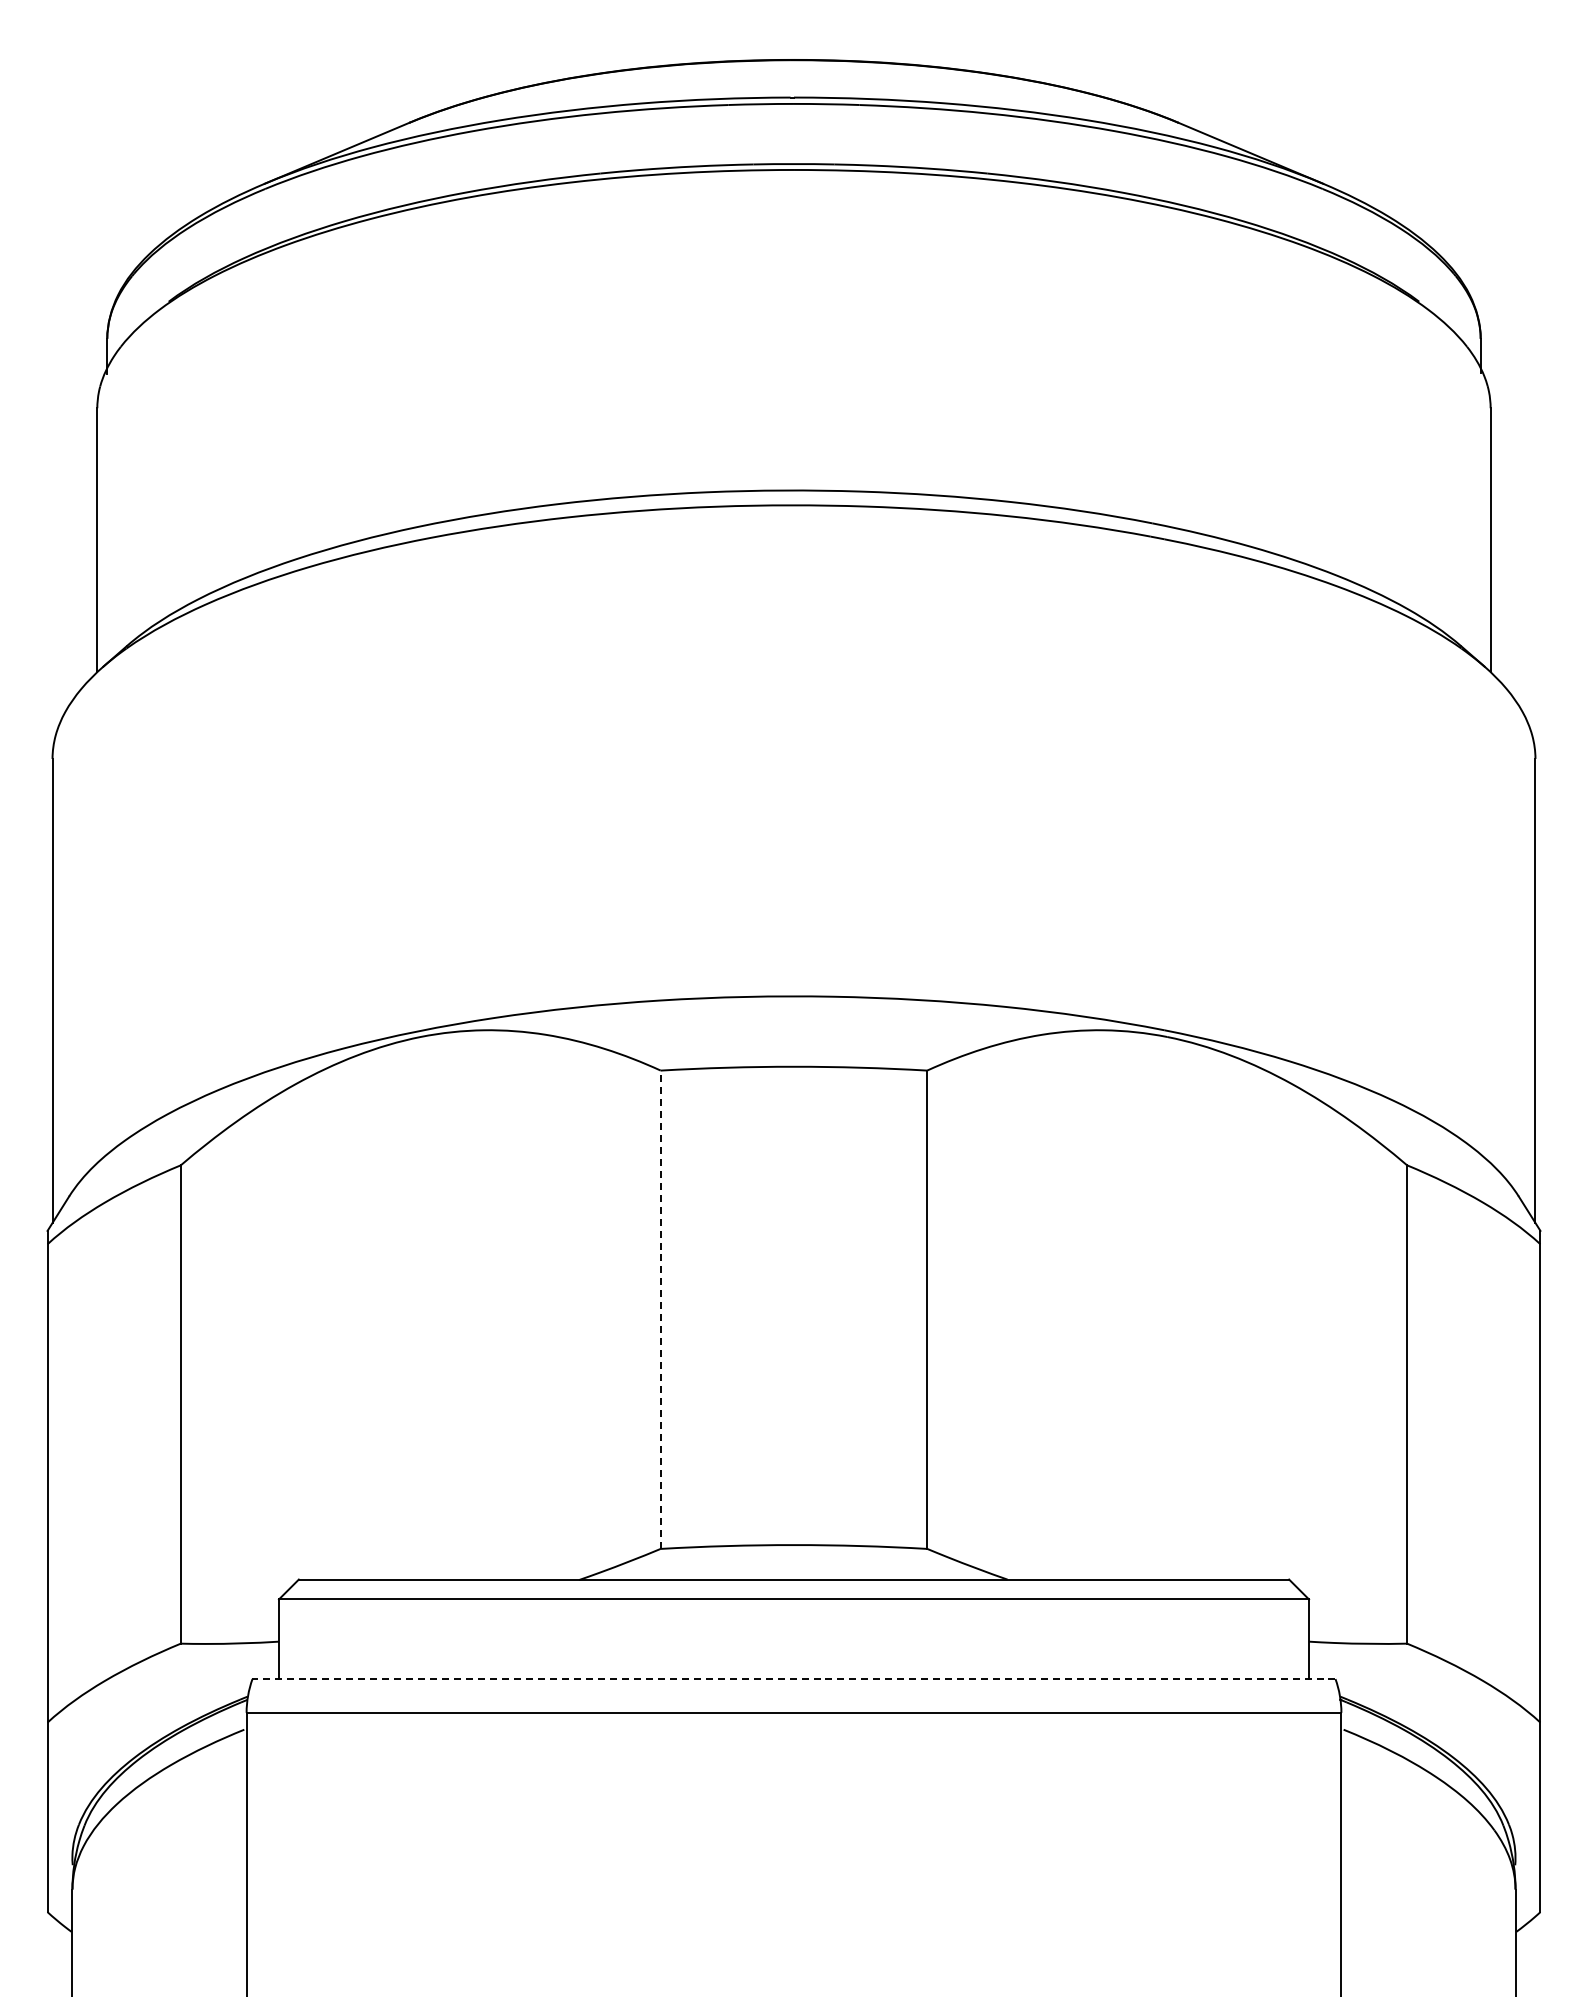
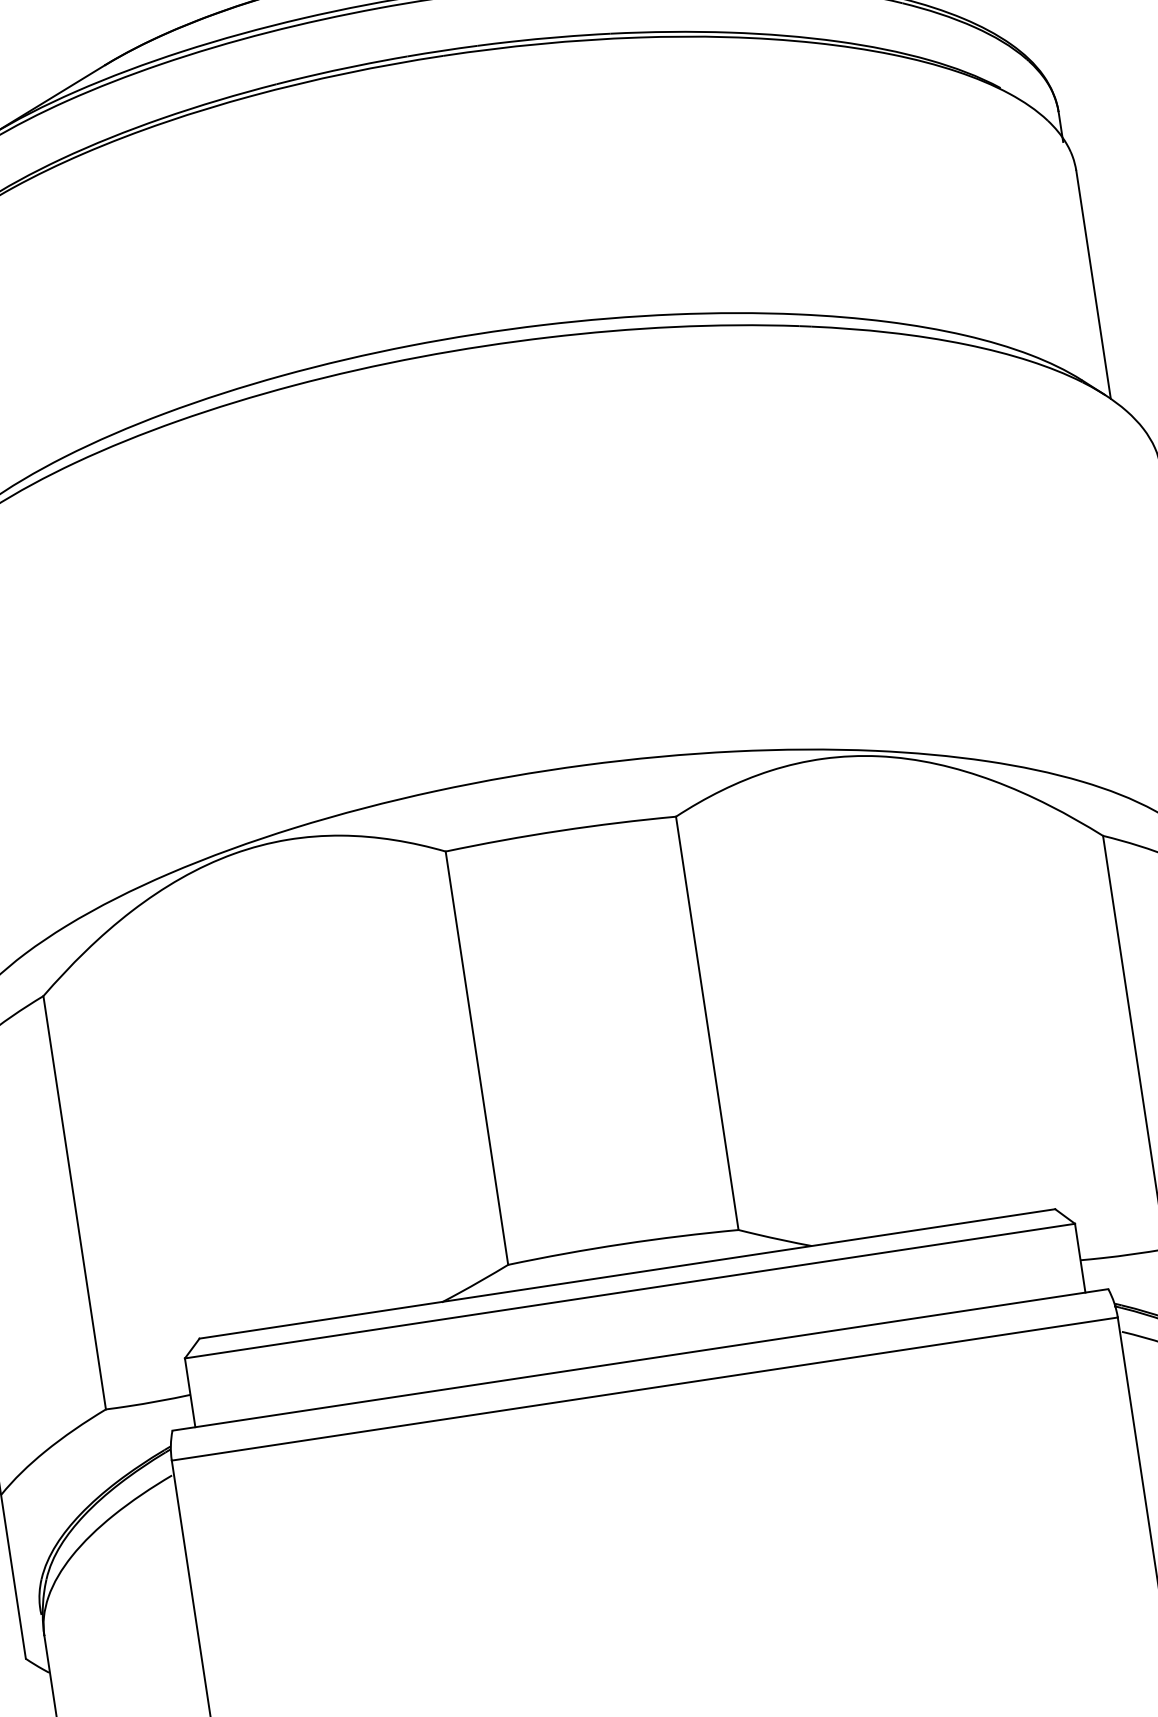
line: (660, 1309) -> (476, 1058), dashed -> solid
line: (793, 1679) -> (640, 1360), dashed -> solid

